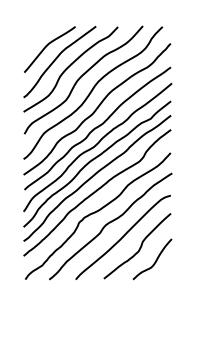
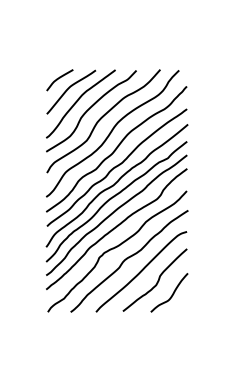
curve: (36, 36) -> (58, 79), added

